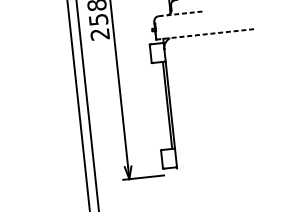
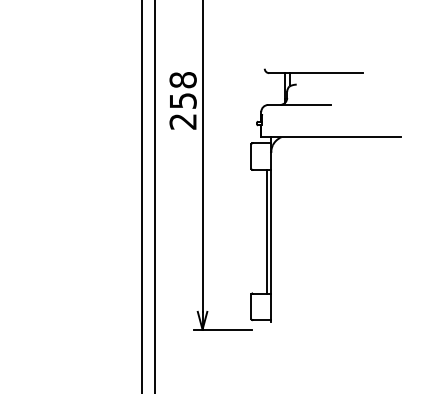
line: (181, 13) -> (300, 104), dashed -> solid
line: (205, 34) -> (331, 137), dashed -> solid

